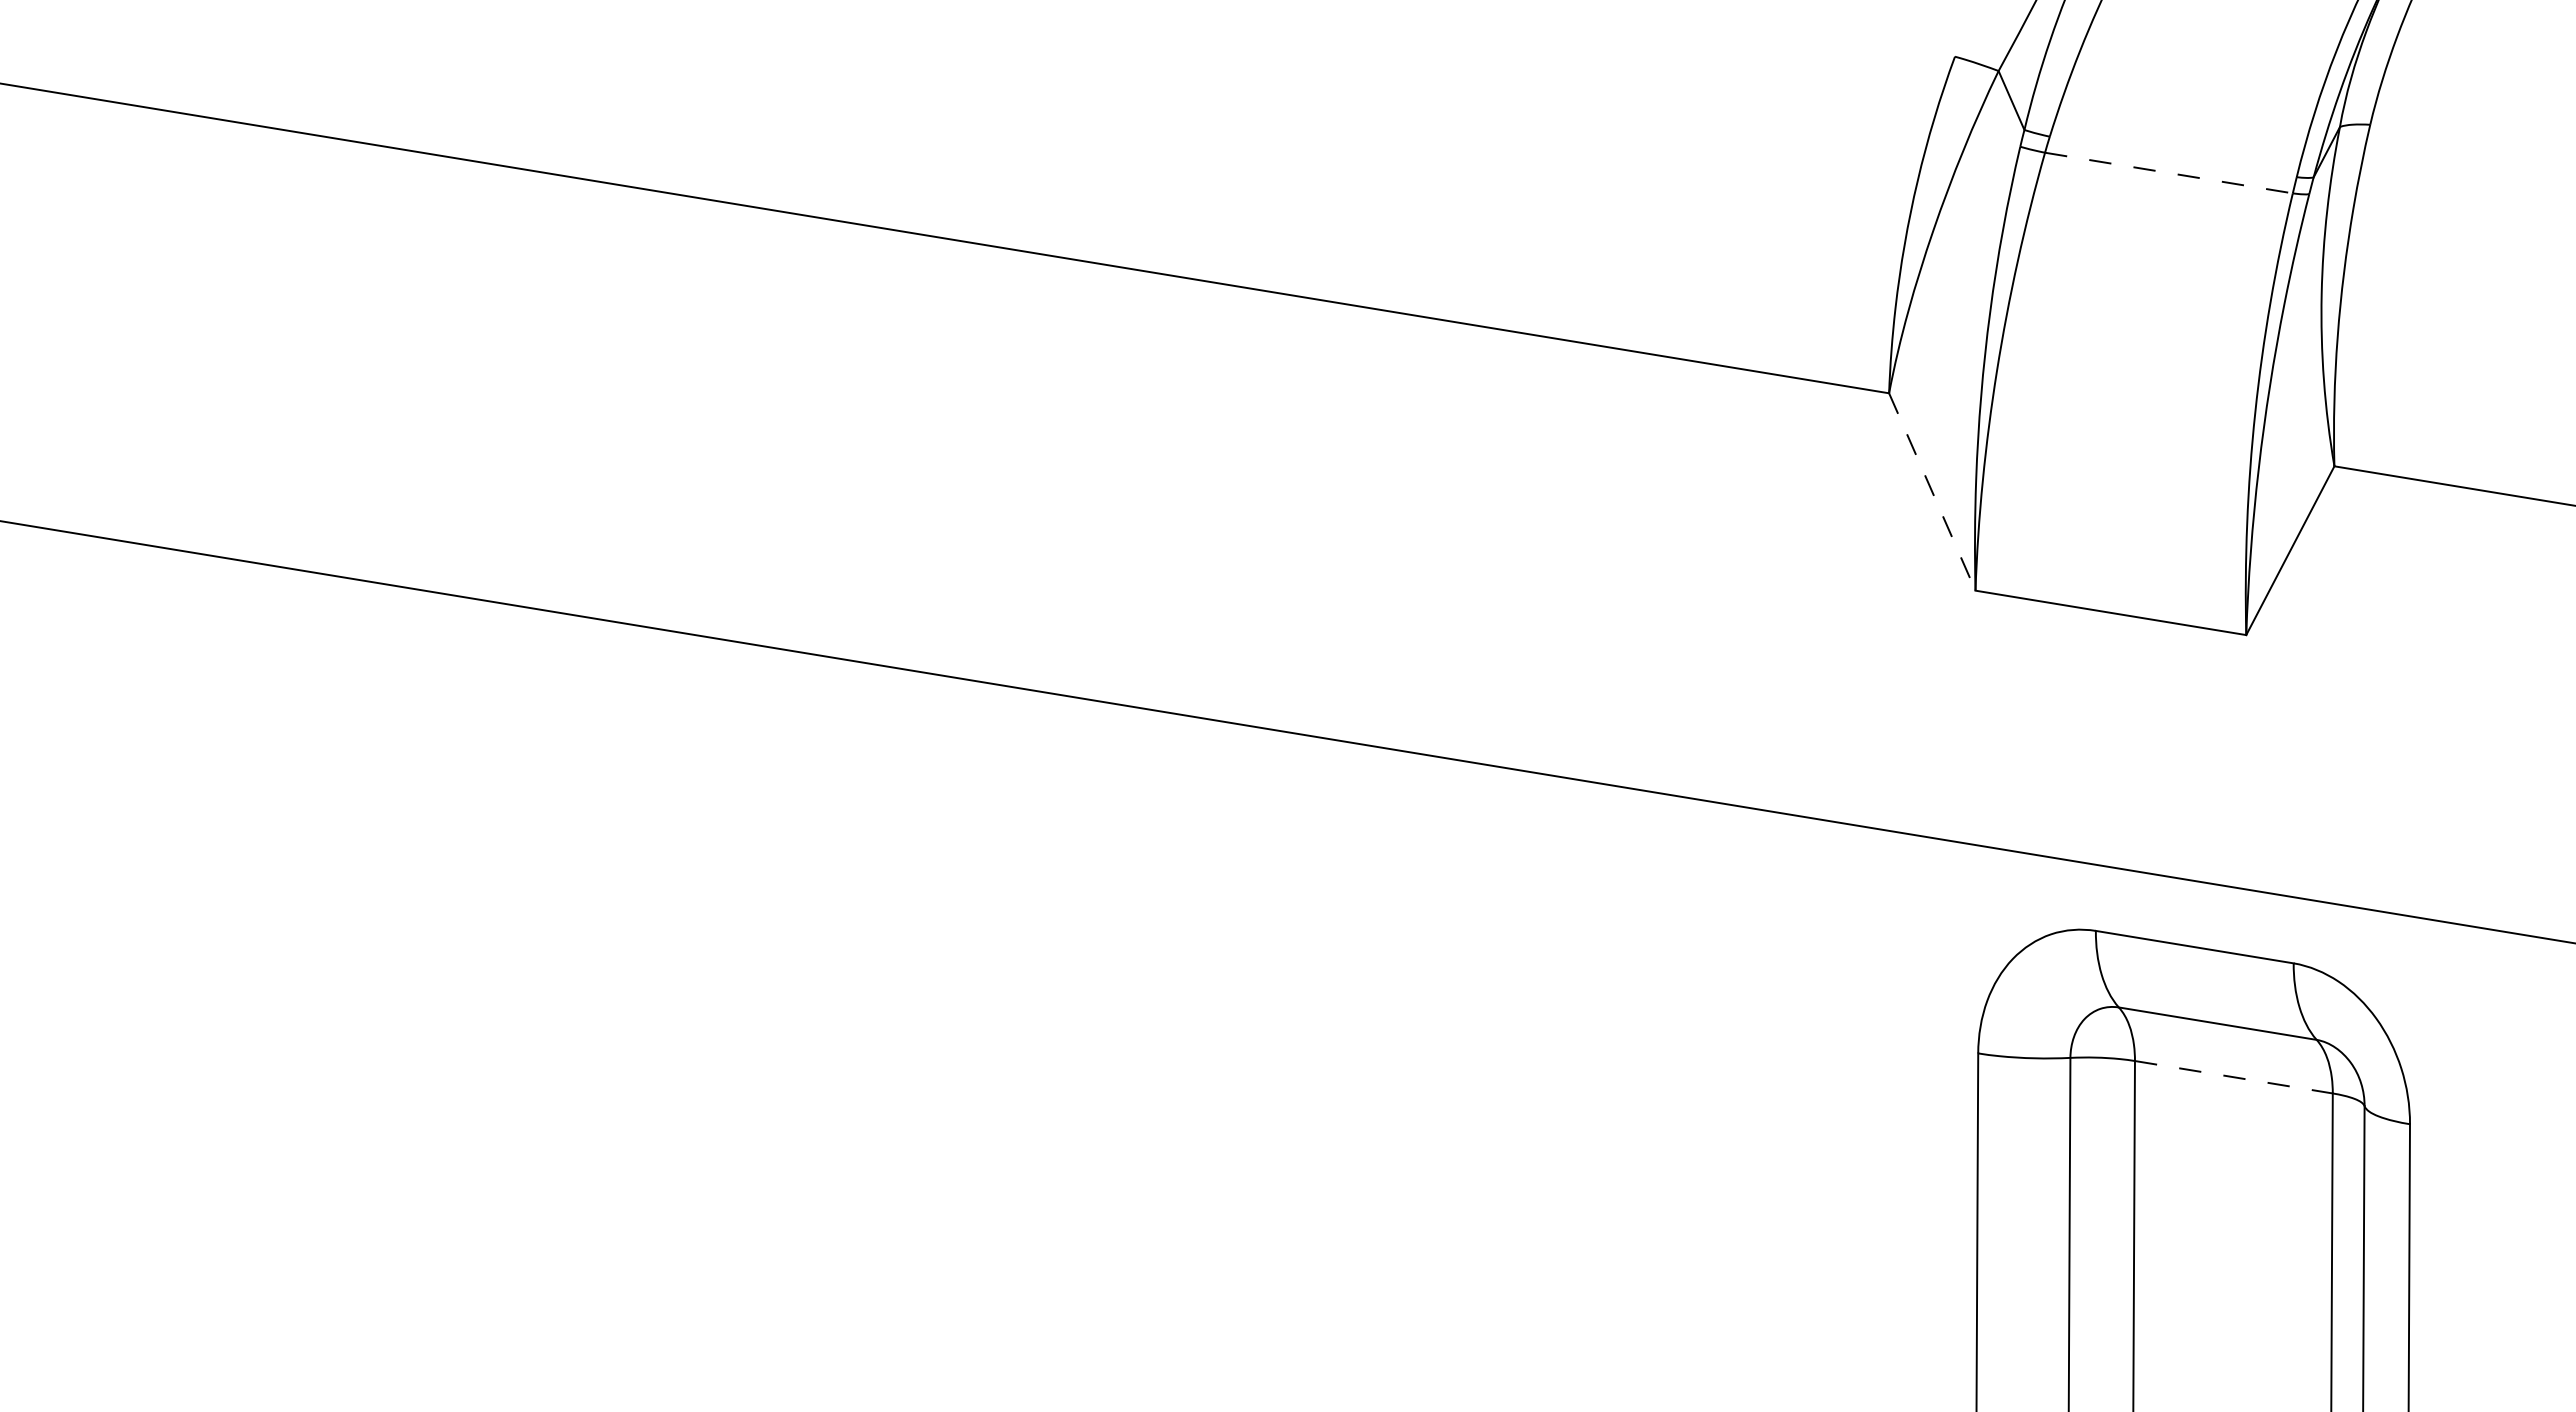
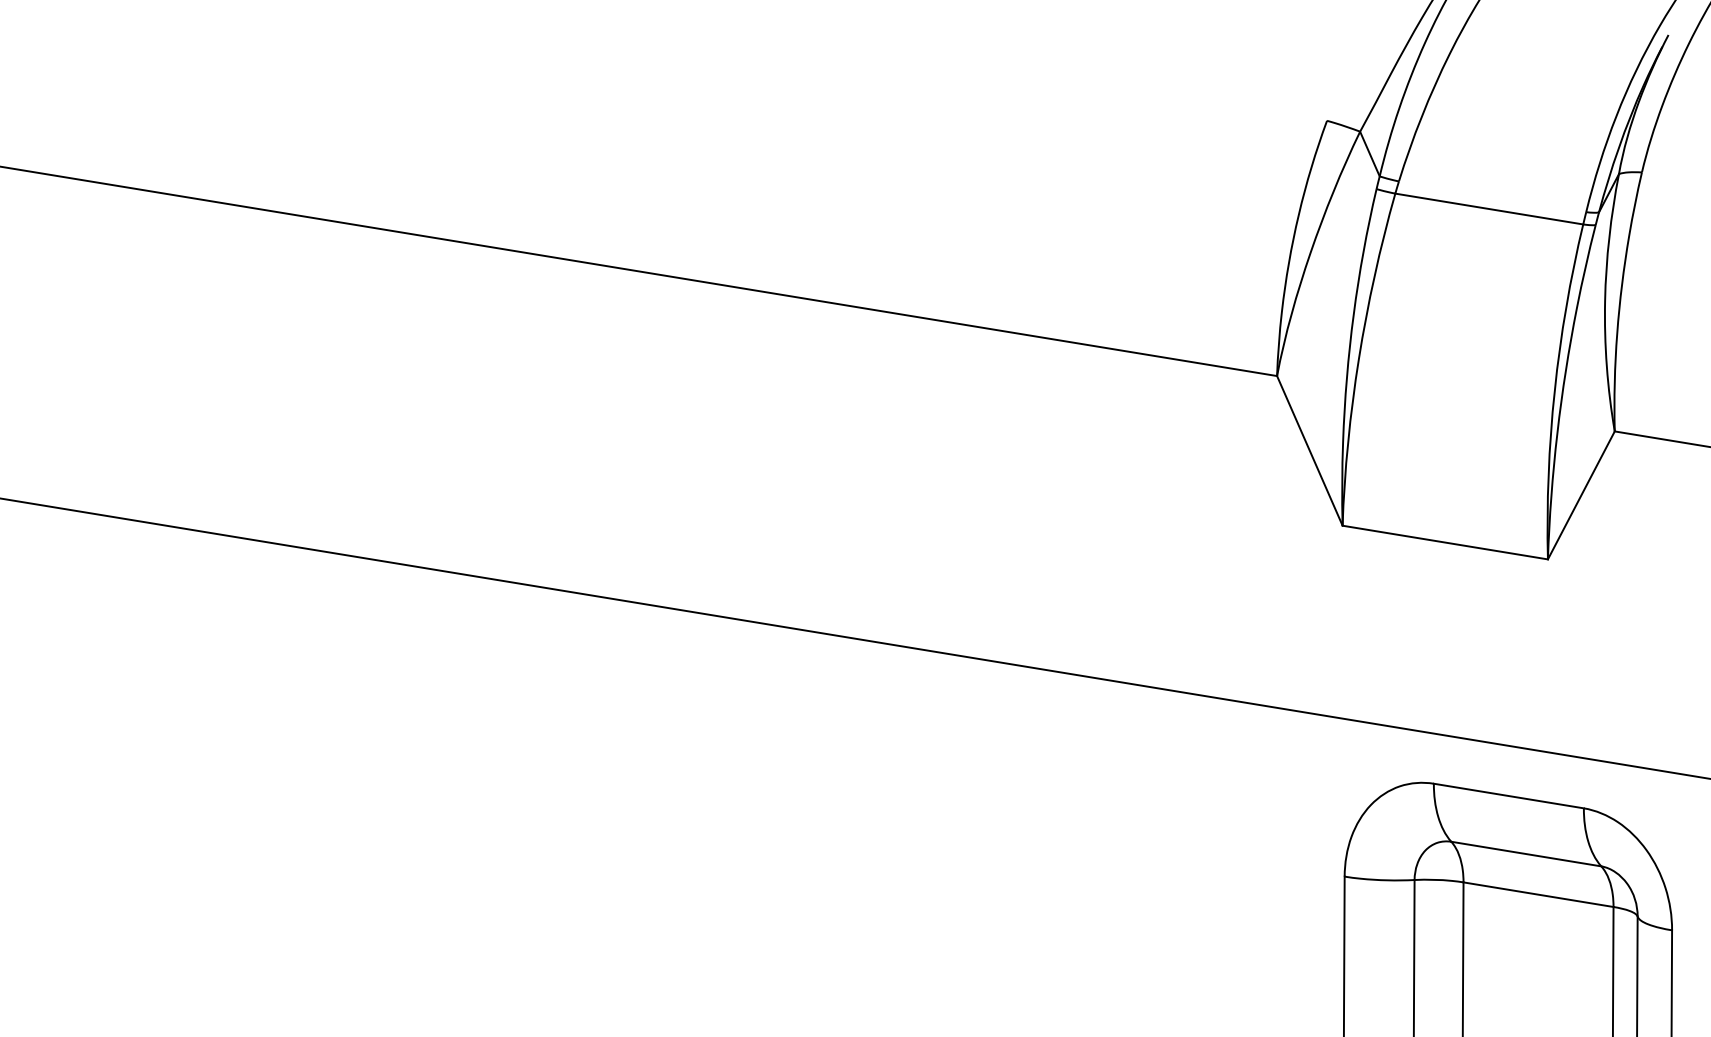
line: (2168, 173) -> (1488, 209), dashed -> solid
line: (1932, 491) -> (1309, 450), dashed -> solid
line: (2234, 1077) -> (1539, 894), dashed -> solid

